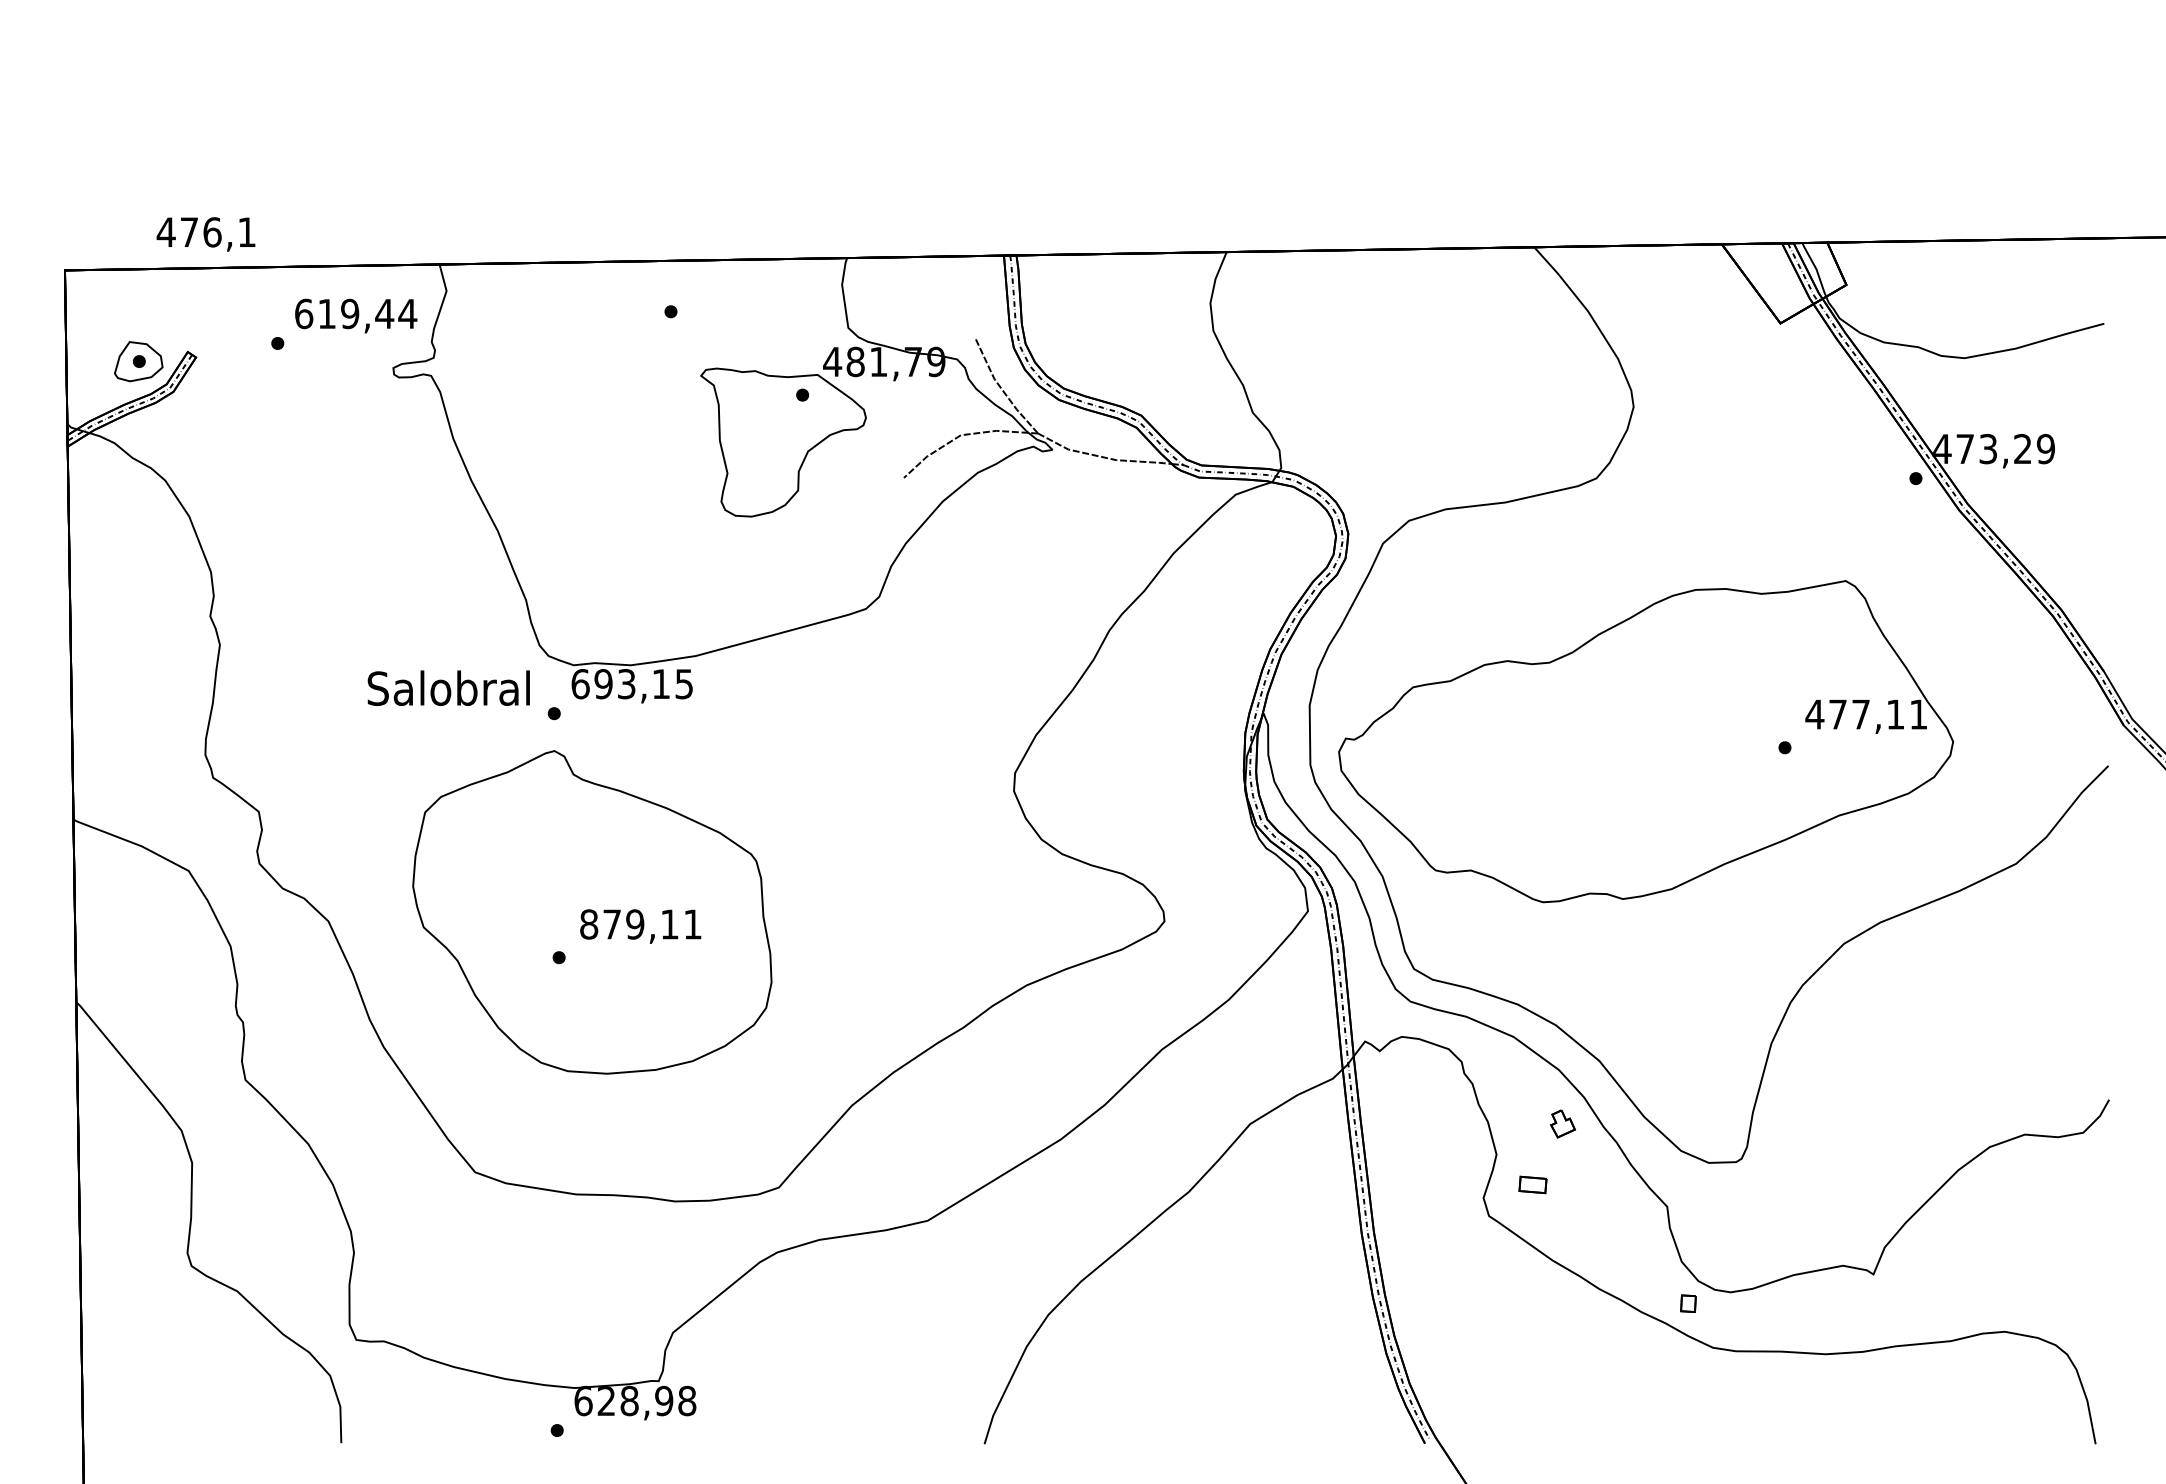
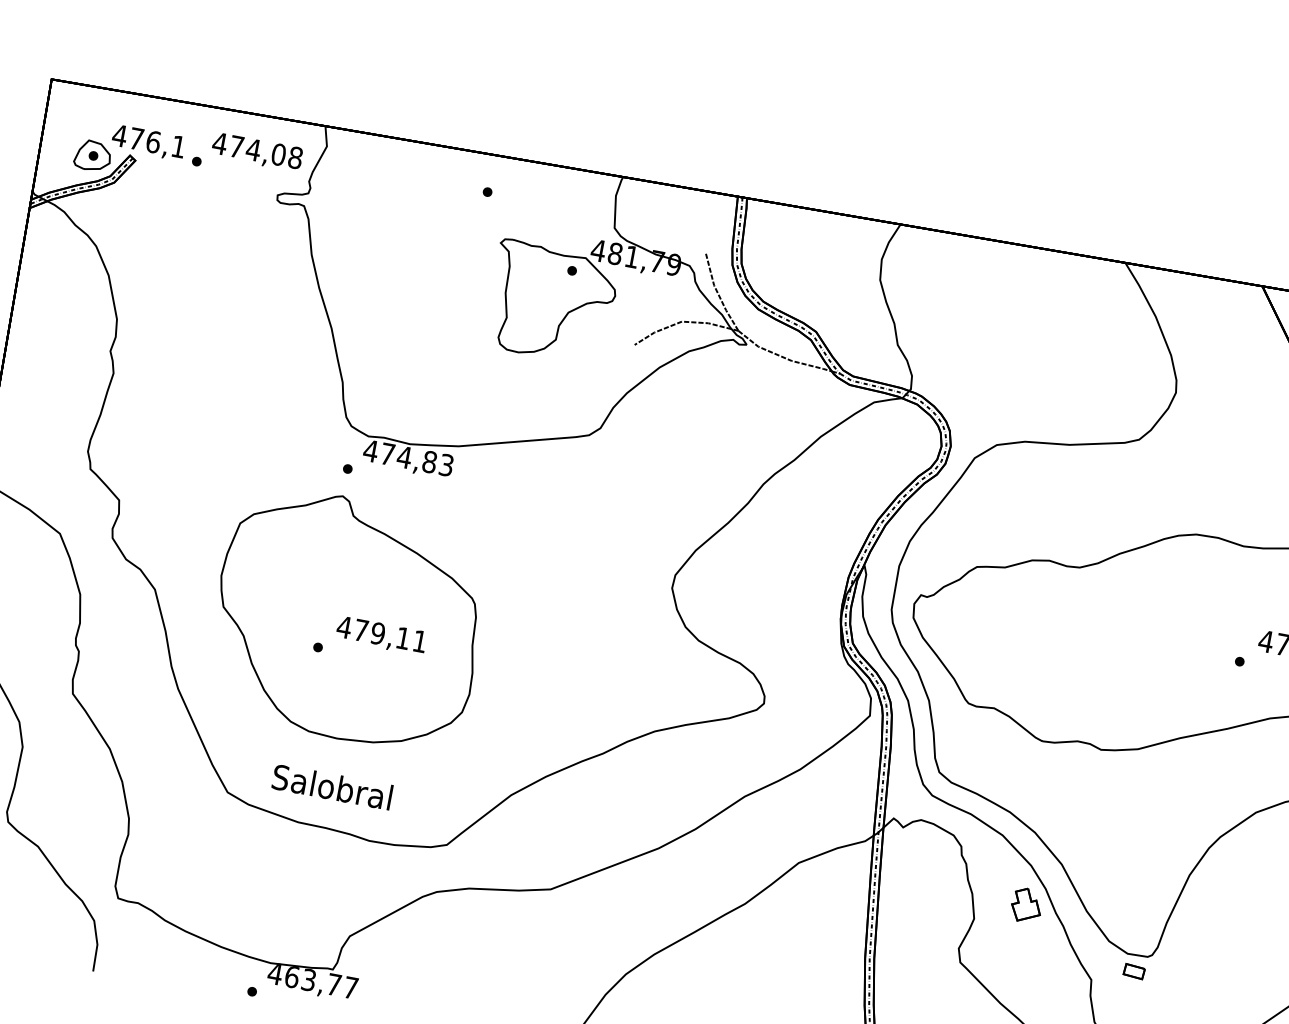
text: (205, 234) -> (148, 142), moved
text: (355, 313) -> (257, 150), 619,44 -> 474,08
text: (631, 684) -> (408, 458), 693,15 -> 474,83
text: (448, 687) -> (332, 786), moved
text: (588, 924) -> (343, 627), 879,11 -> 479,11
part: (1562, 1123) -> (1026, 905), size x1.67
part: (1532, 1184) -> (1133, 971), moved
text: (634, 1400) -> (312, 980), 628,98 -> 463,77

